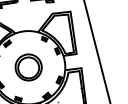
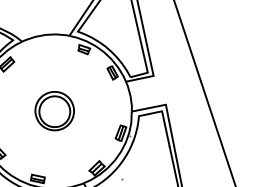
part: (28, 67) -> (54, 111), size x0.7

